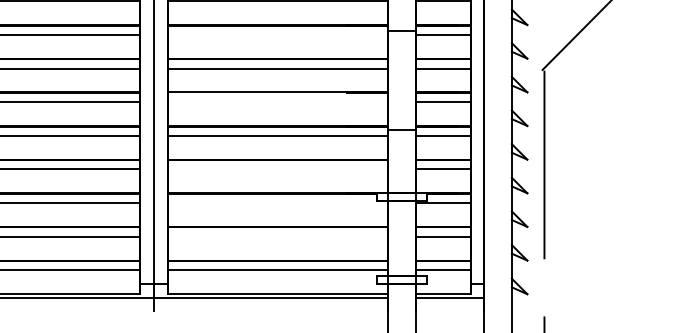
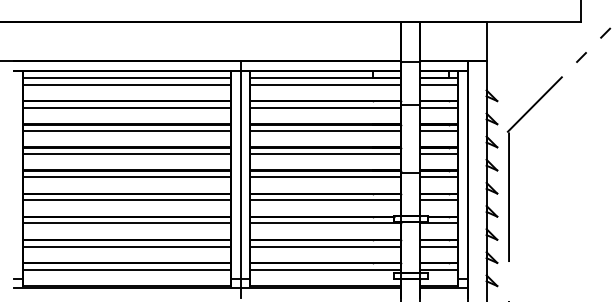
line: (277, 34) -> (325, 107), added
line: (277, 92) -> (325, 147), added
line: (277, 102) -> (325, 154), added
line: (277, 169) -> (325, 200), added
line: (277, 203) -> (325, 223), added
line: (277, 236) -> (325, 246), added

